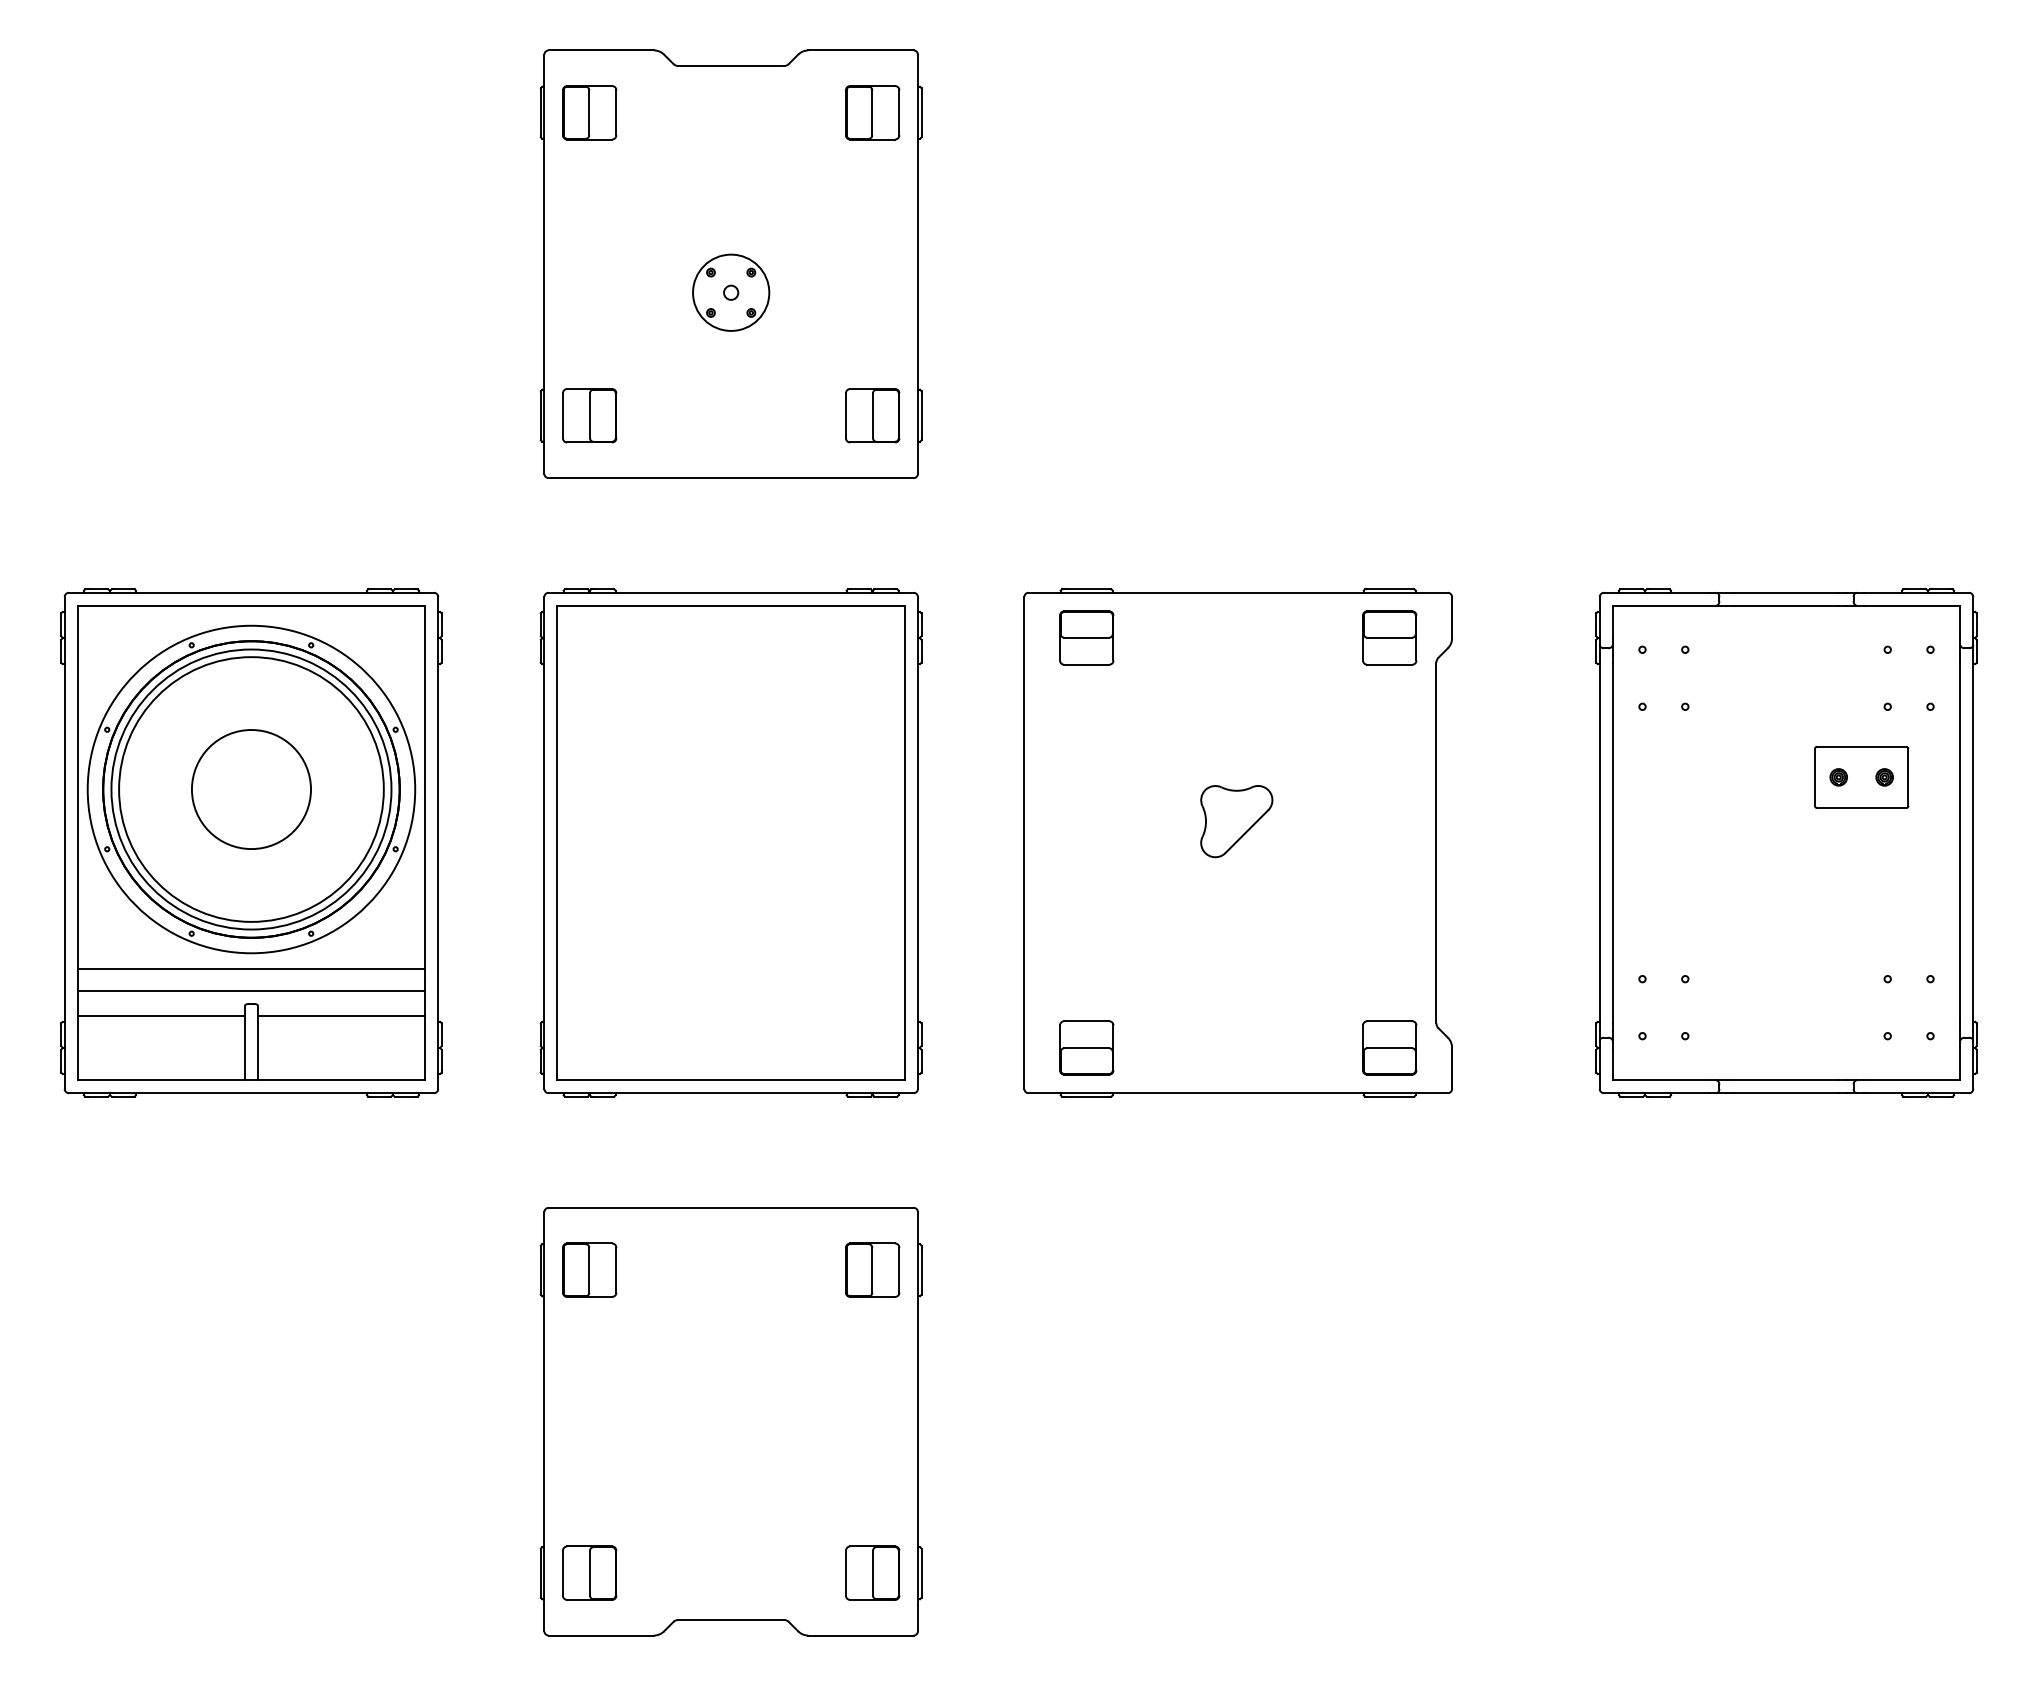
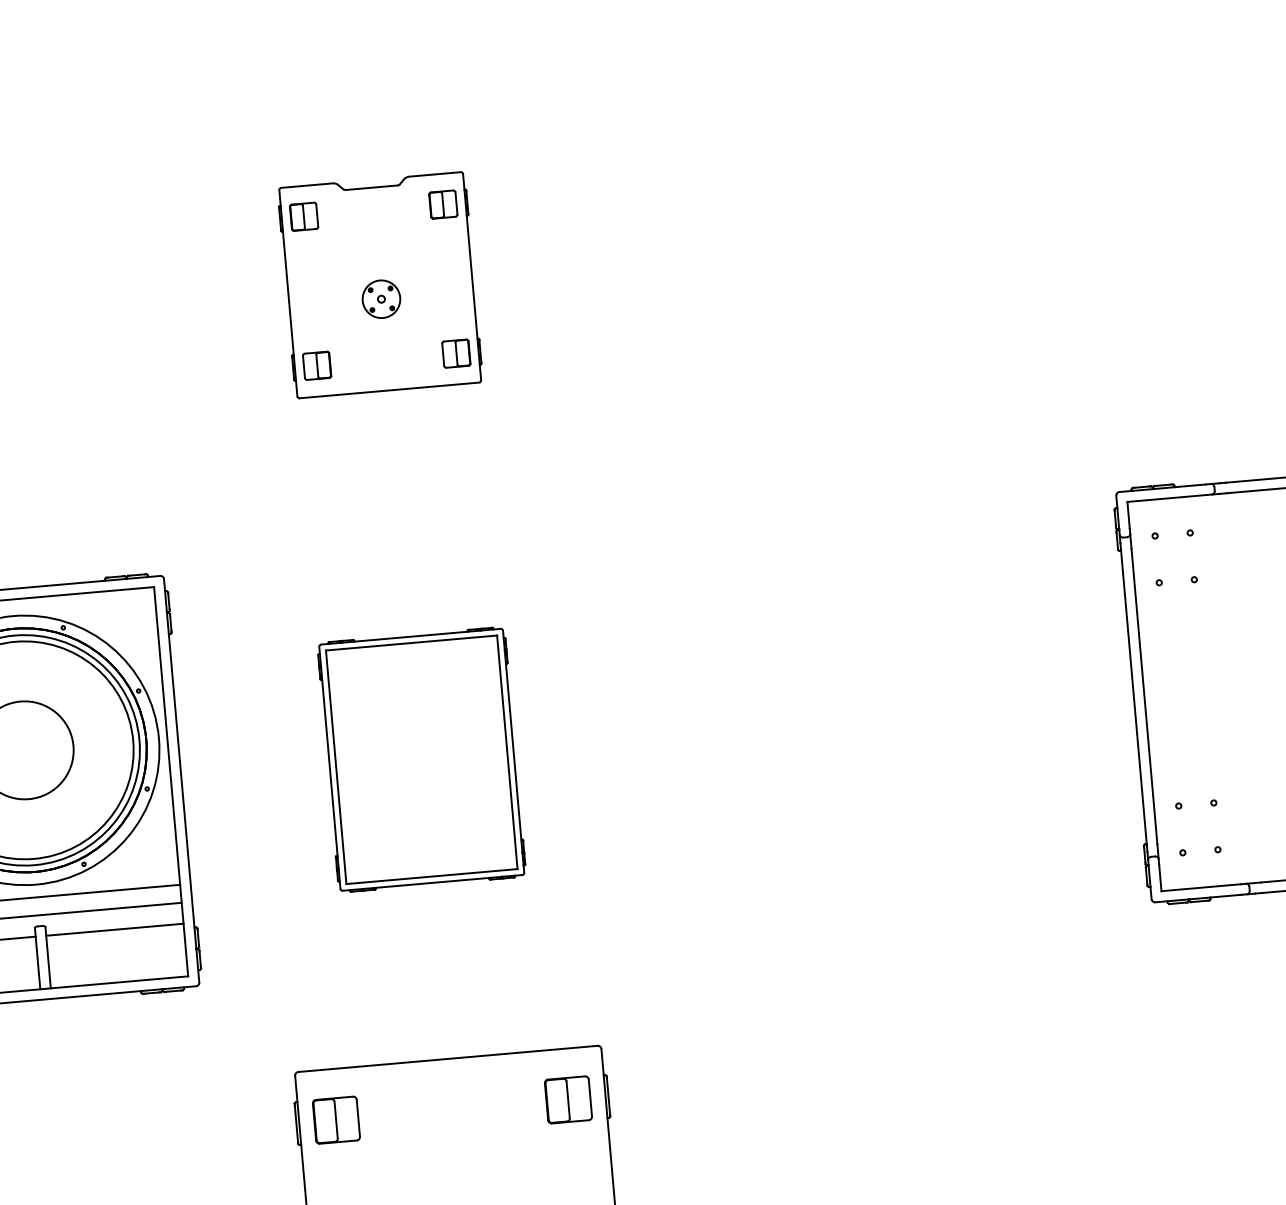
part: (730, 263) -> (379, 284), size x0.6
part: (730, 842) -> (421, 759), size x0.6
part: (1237, 842) -> (836, 723), removed

